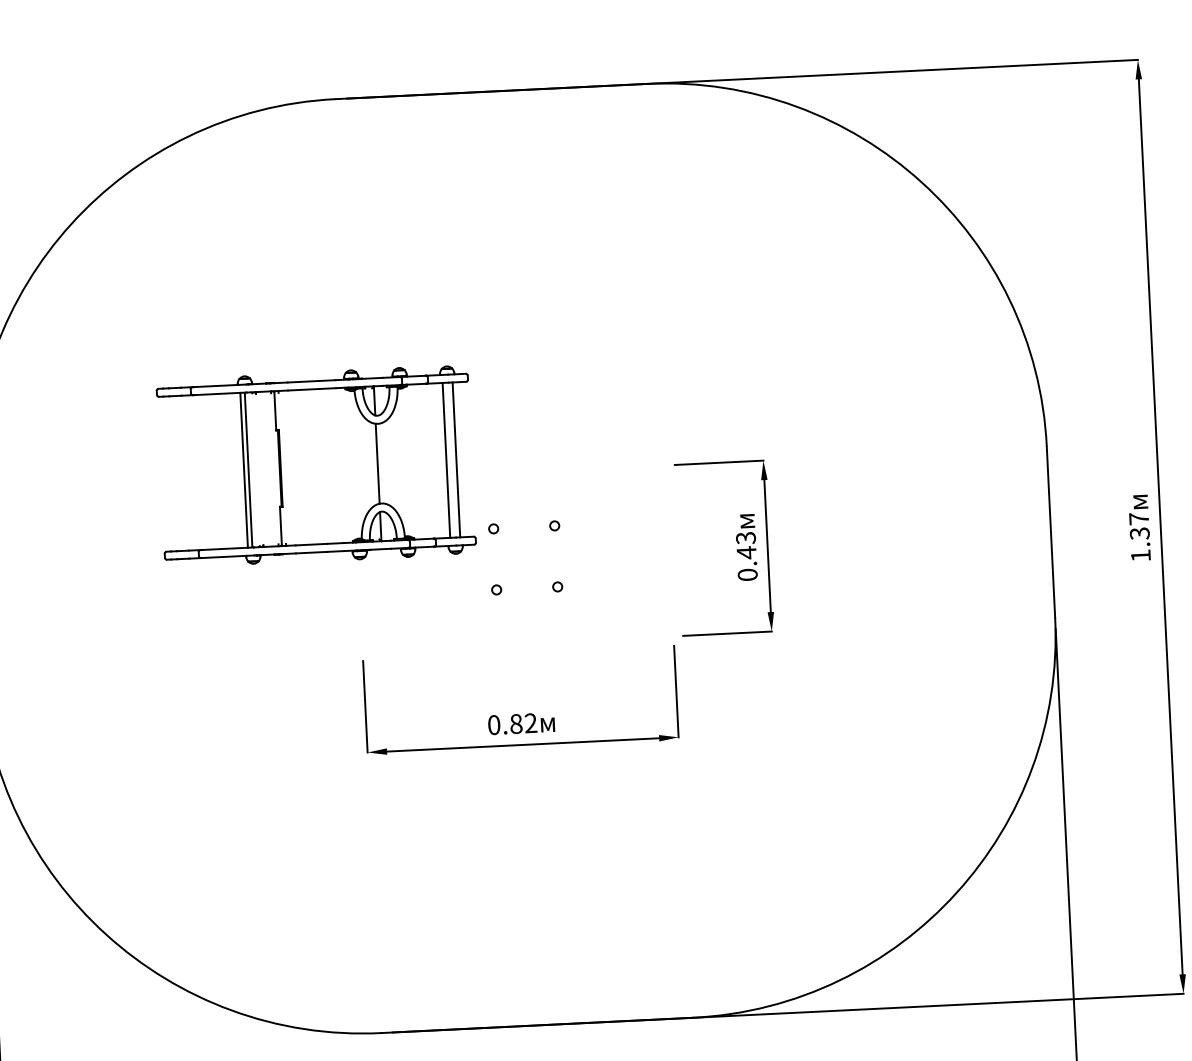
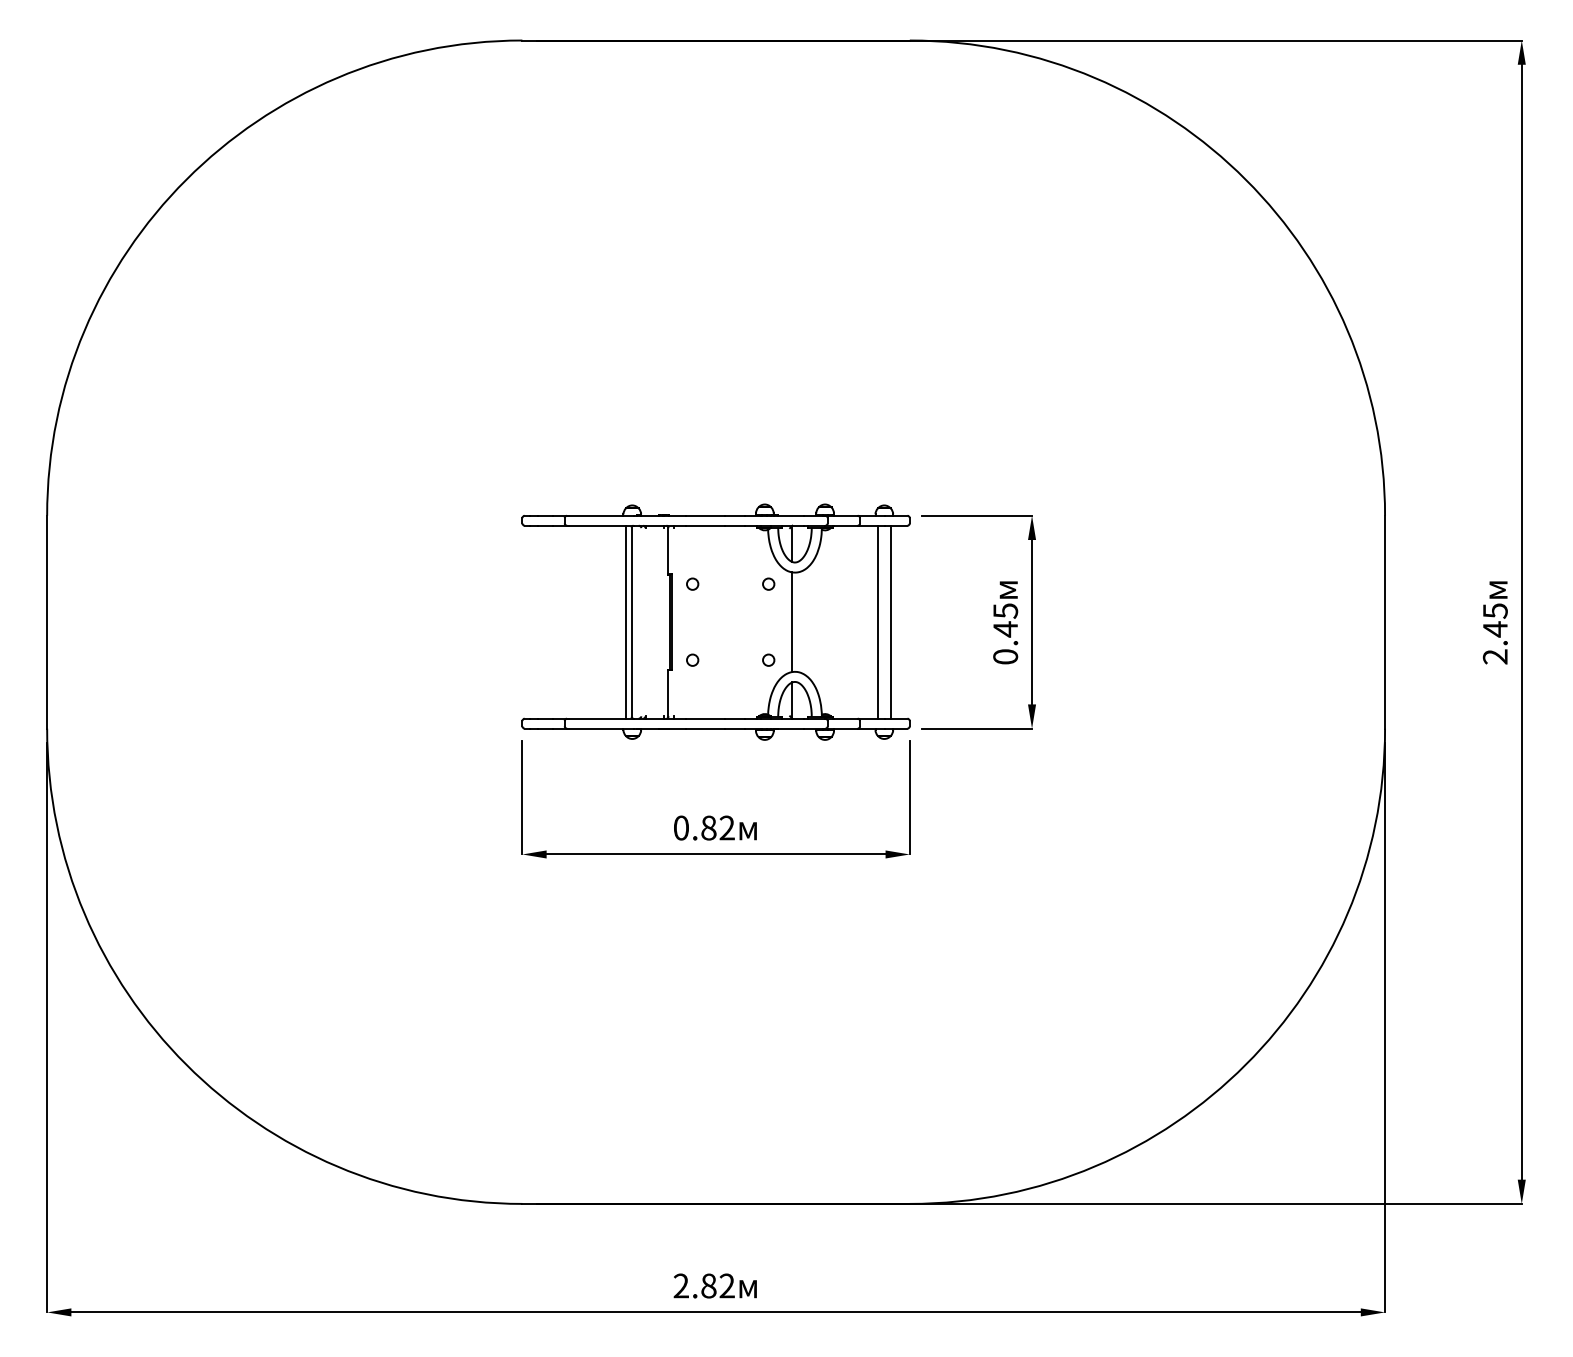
part: (315, 466) -> (715, 621), moved
text: (1139, 536) -> (1494, 633), 1.37 -> 2.45
text: (745, 537) -> (1005, 610), 0.43 -> 0.45

